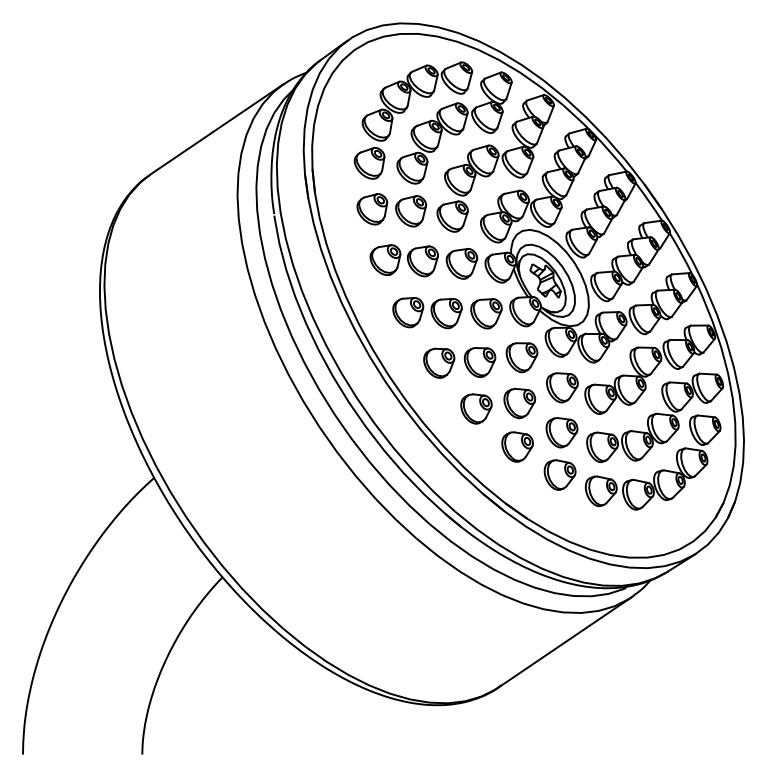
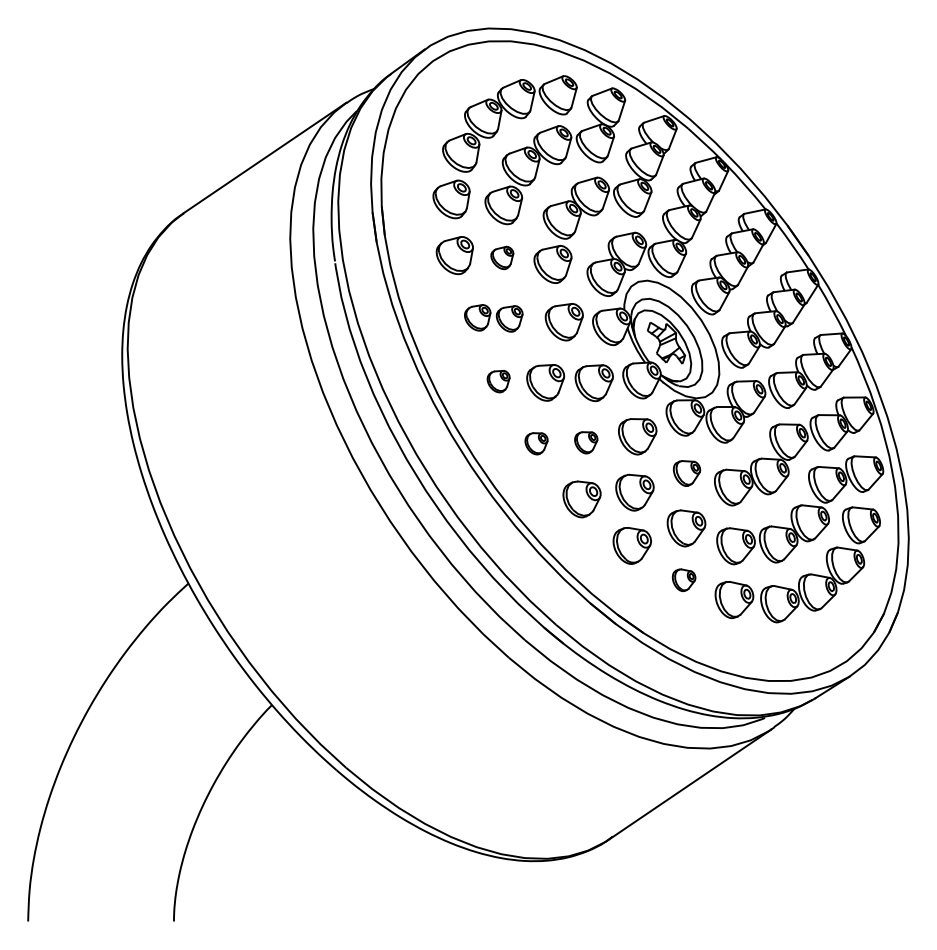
part: (411, 210) -> (502, 257), size x0.6
part: (403, 260) -> (493, 318), size x0.7
part: (408, 312) -> (498, 381), size x0.6
part: (479, 362) -> (585, 442), size x0.6
part: (439, 363) -> (536, 443), size x0.6
part: (561, 387) -> (686, 473), size x0.7
part: (559, 475) -> (683, 580), size x0.6

